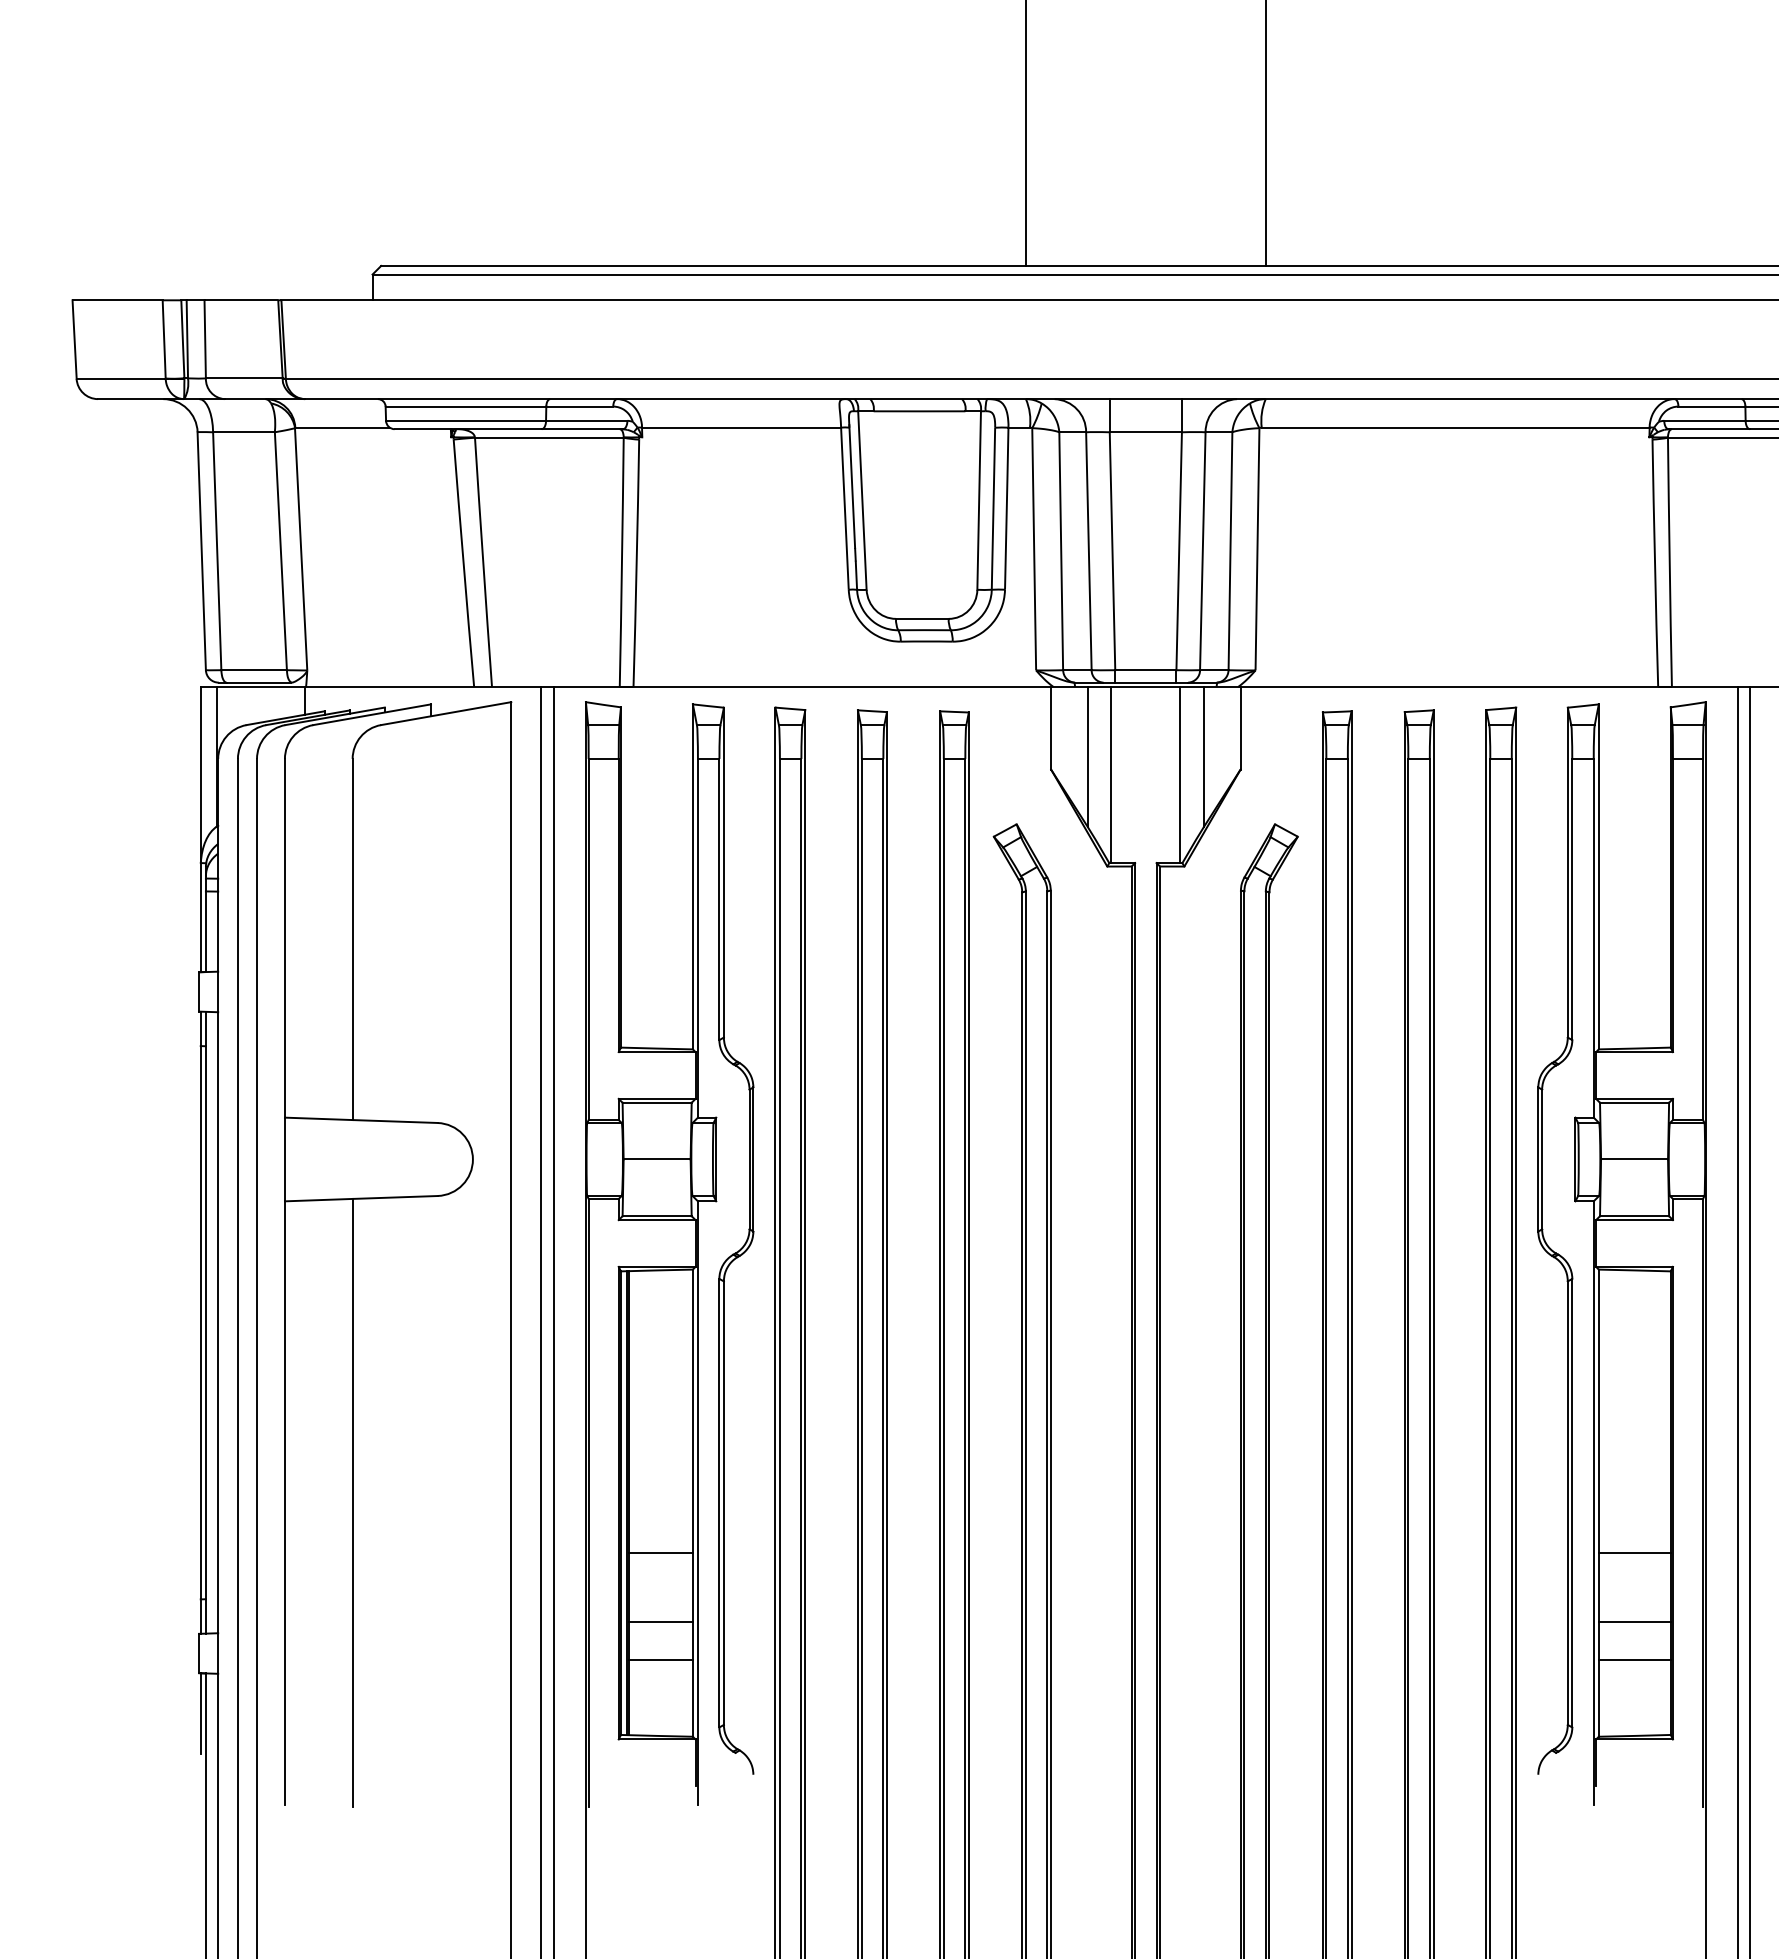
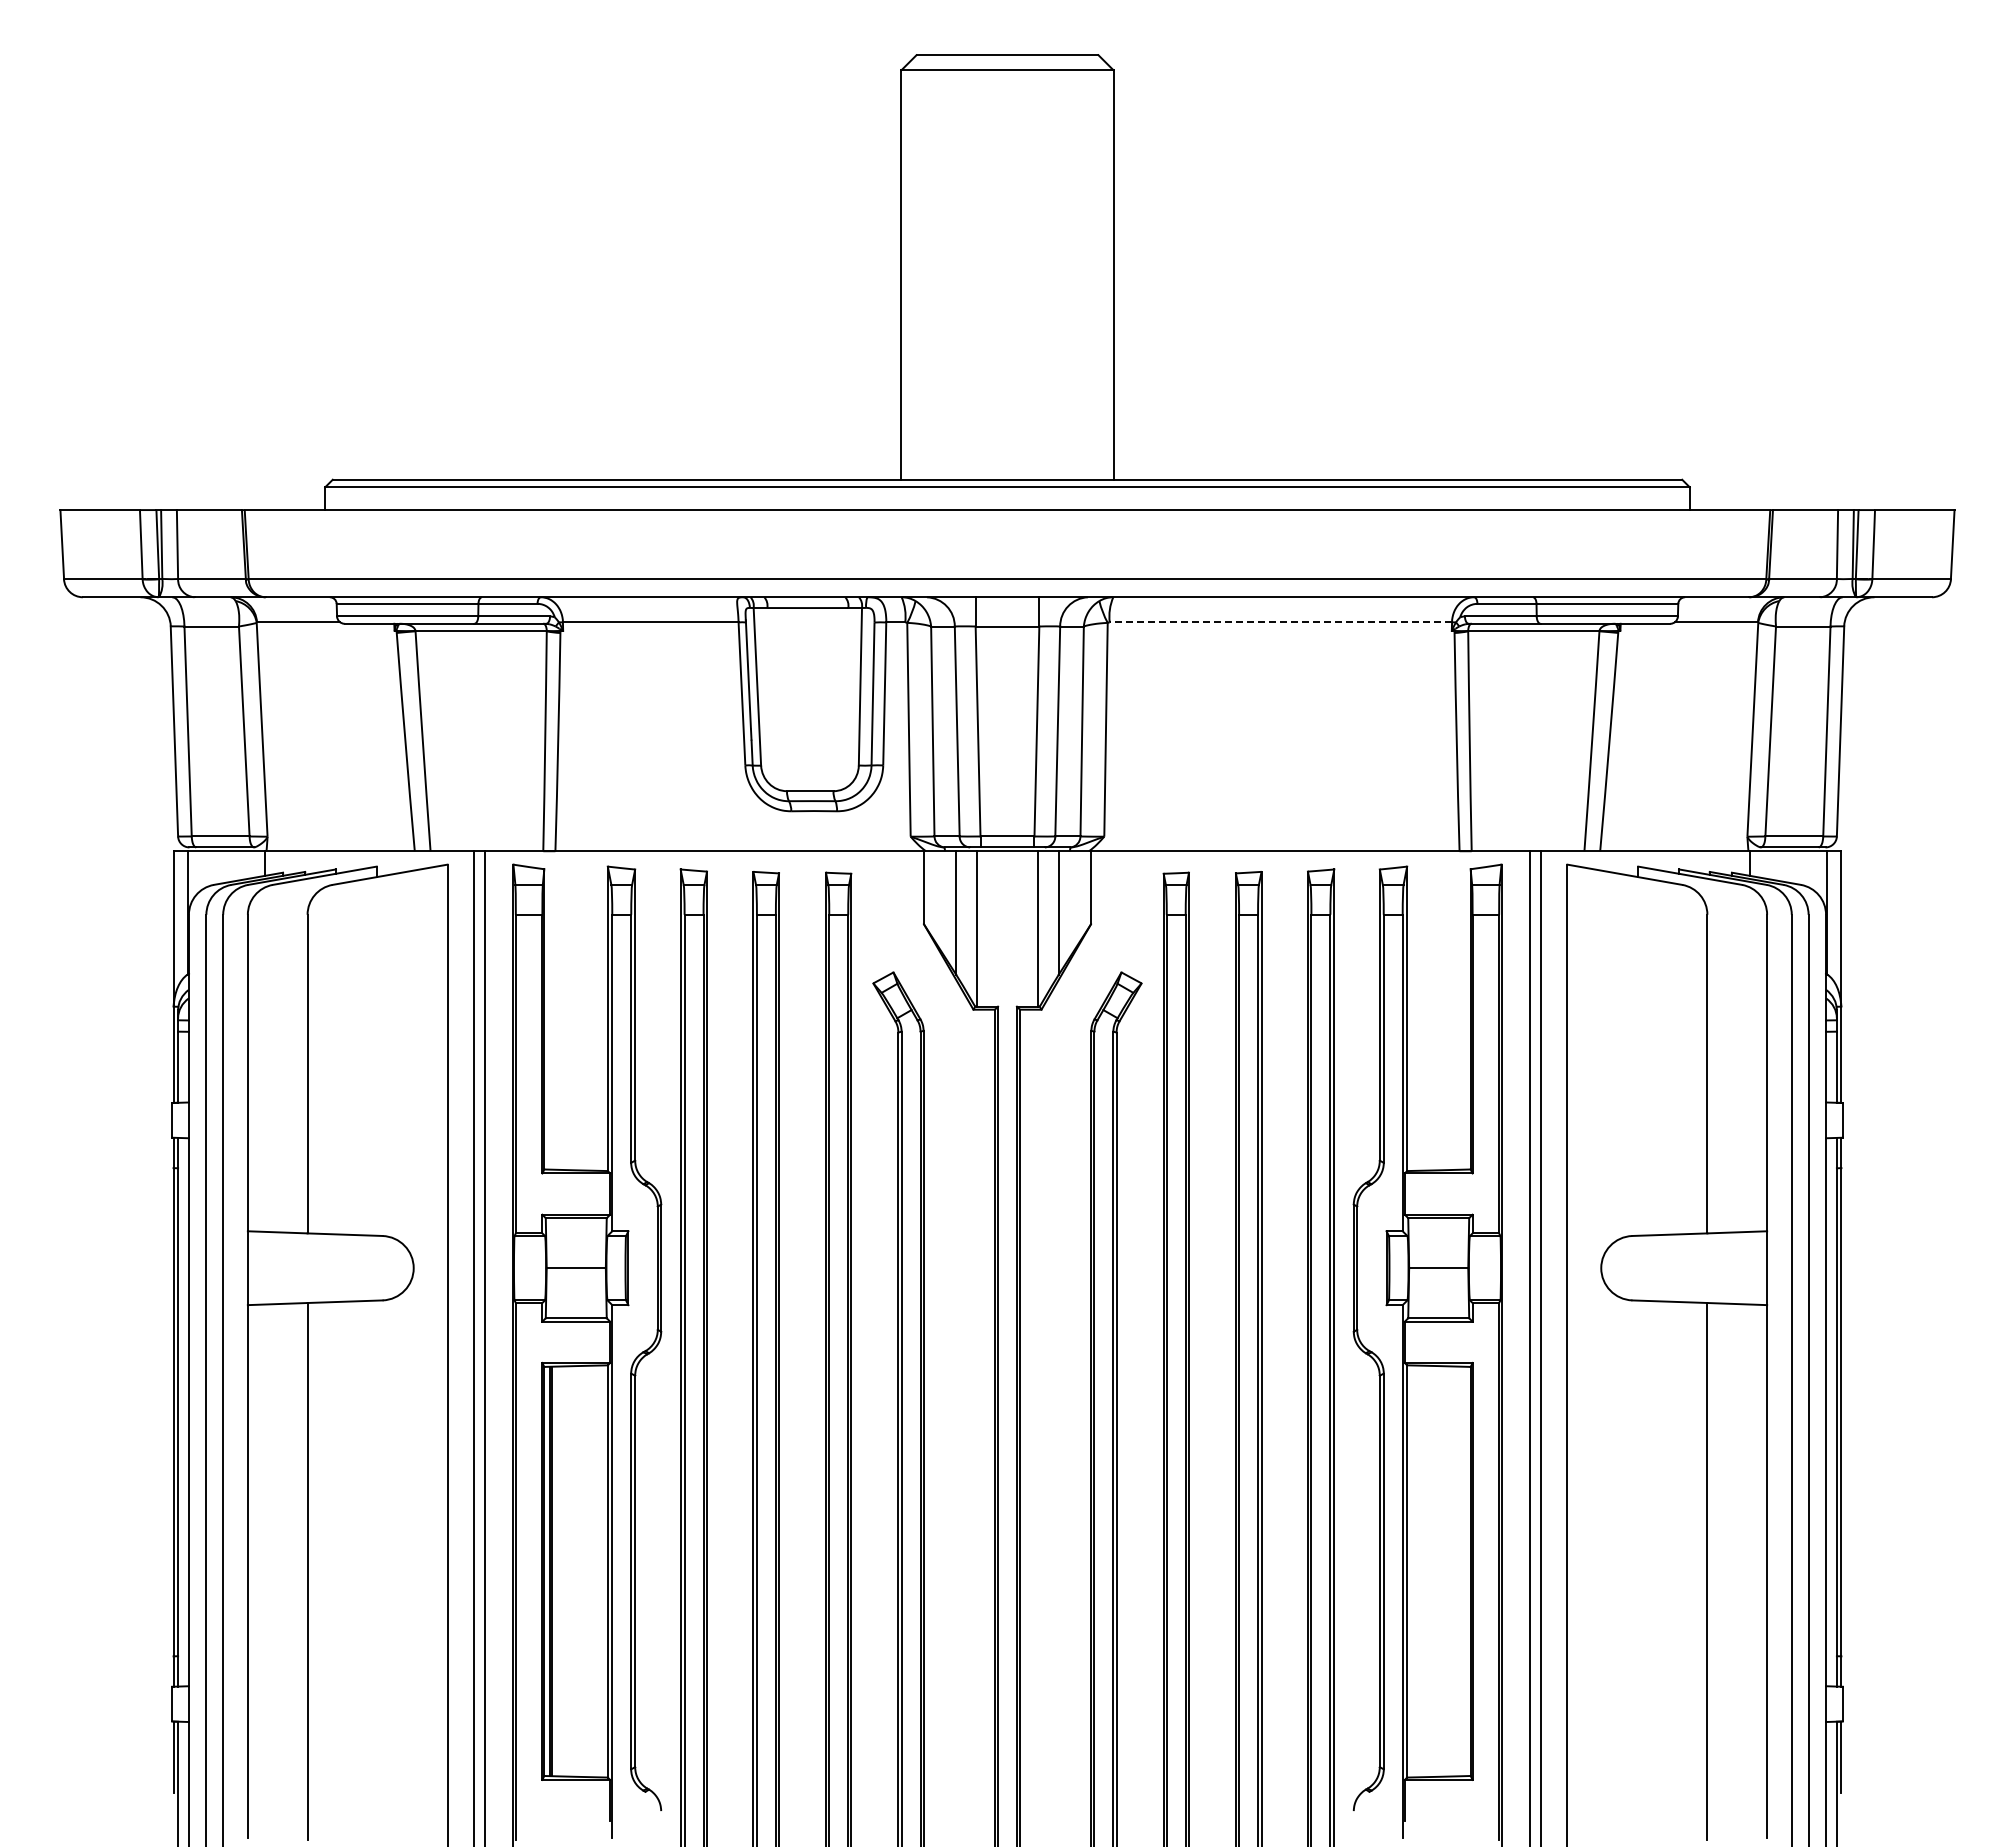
line: (1455, 427) -> (1280, 622), solid -> dashed
line: (660, 1553) -> (579, 1615), removed
line: (1634, 1553) -> (1438, 1615), removed
line: (660, 1622) -> (579, 1676), removed
line: (1634, 1622) -> (1438, 1676), removed
line: (660, 1659) -> (579, 1709), removed
line: (1634, 1659) -> (1438, 1709), removed

